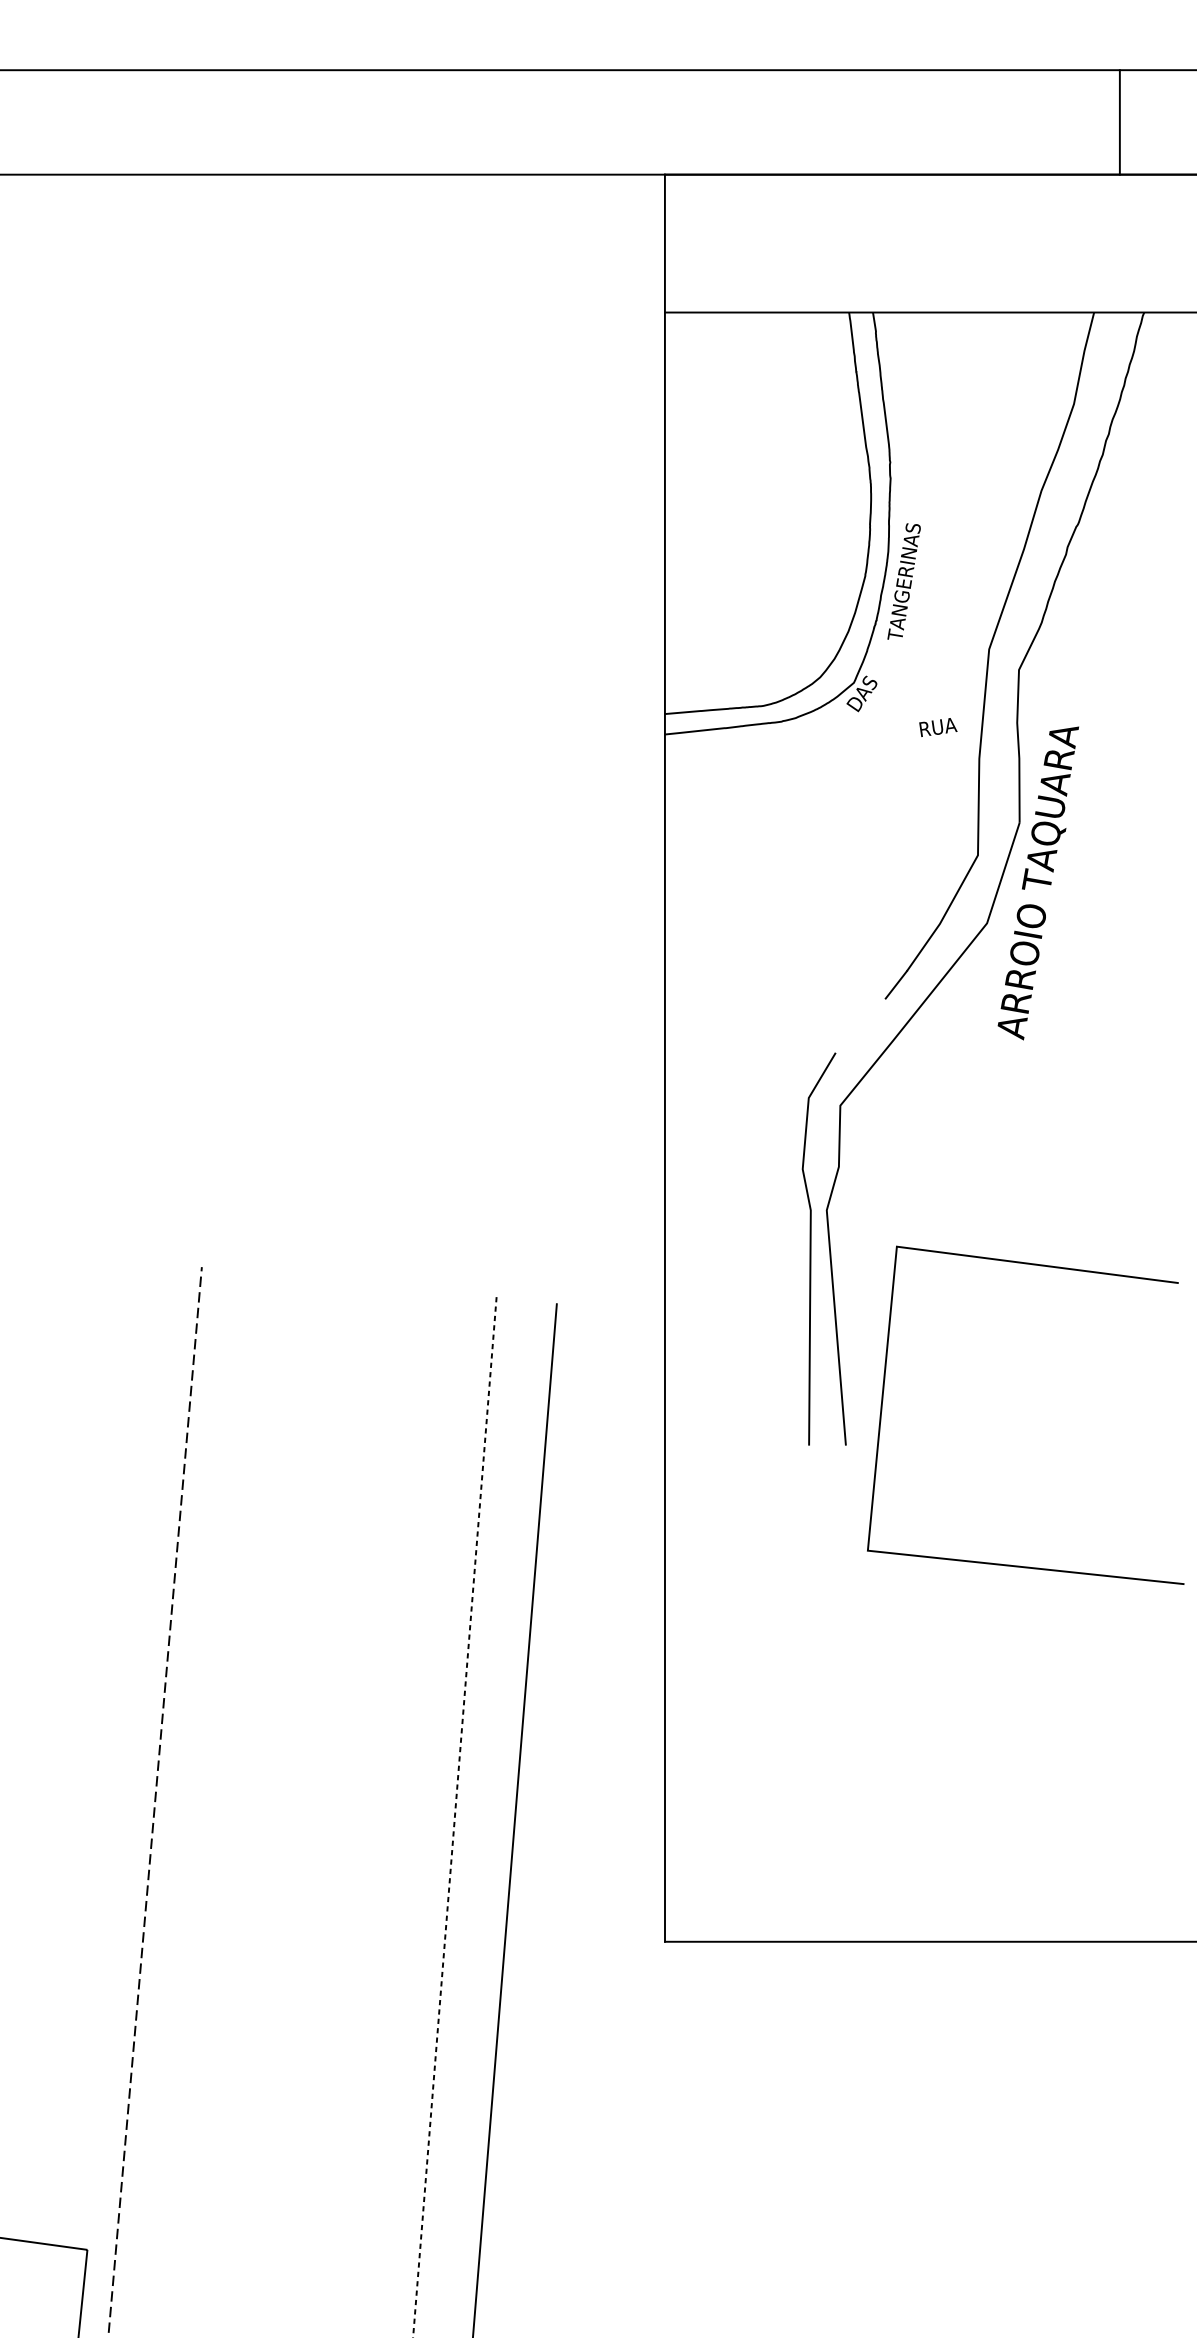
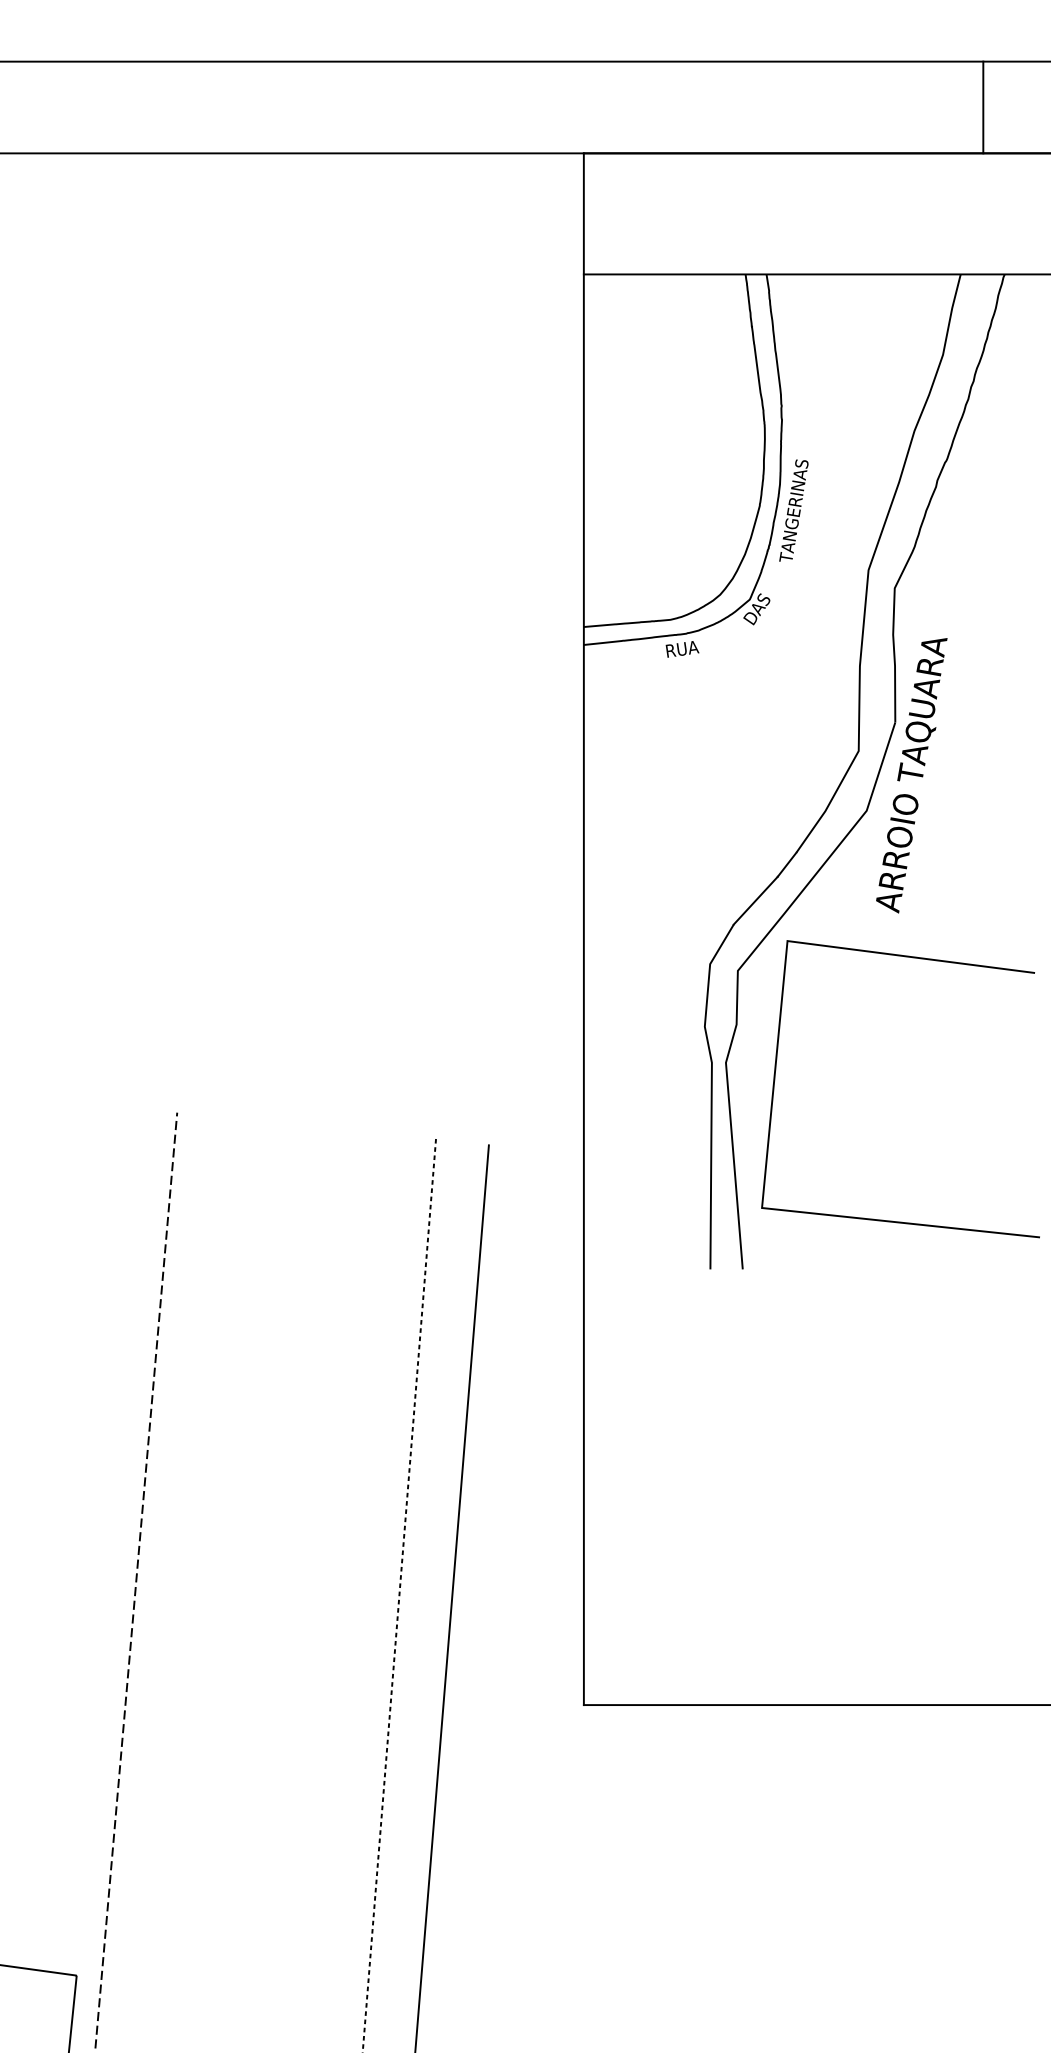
text: (938, 727) -> (682, 649), moved
line: (860, 1025) -> (755, 900), added
curve: (883, 1400) -> (775, 1076), moved

